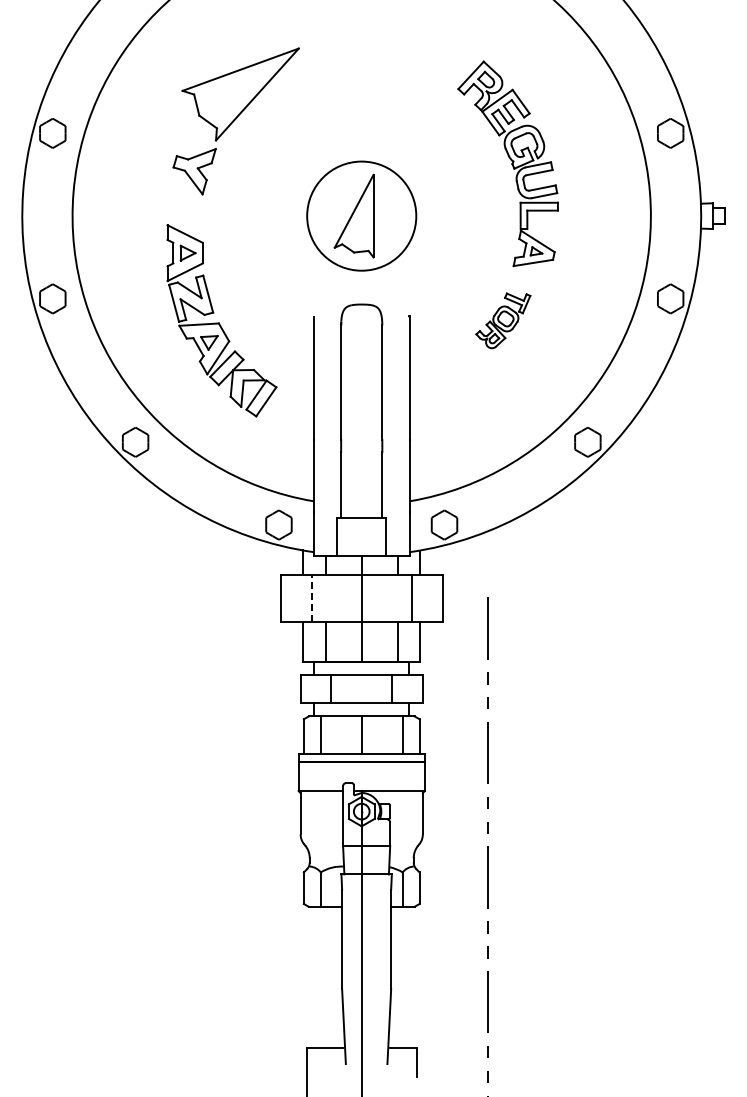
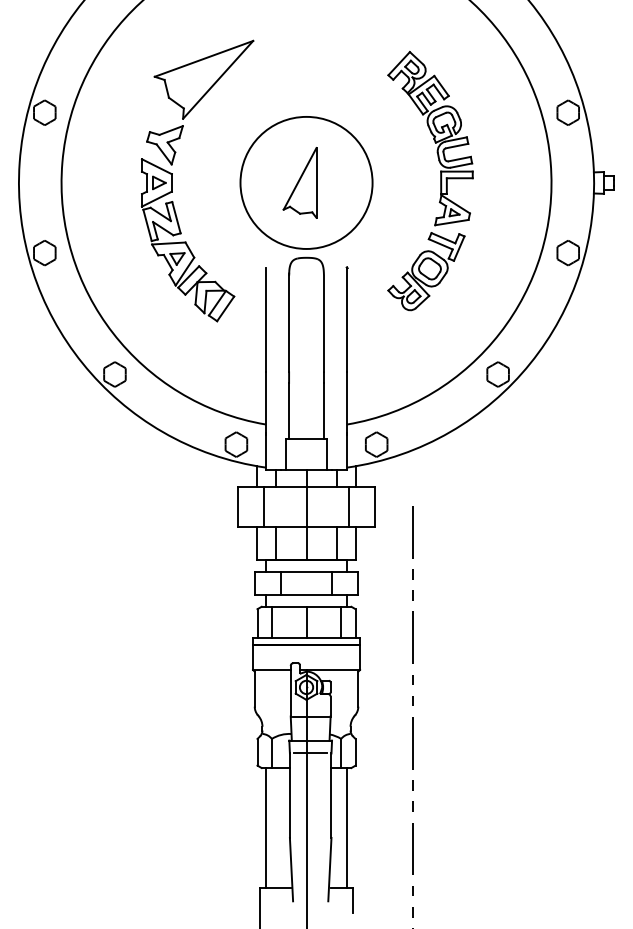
circle: (361, 216) -> (306, 183), size x1.43
part: (221, 320) -> (187, 239), moved
part: (503, 320) -> (426, 271), size x1.67
line: (311, 598) -> (263, 506), dashed -> solid
line: (366, 889) -> (310, 753), added
line: (314, 977) -> (266, 827), added
line: (409, 977) -> (346, 827), added

